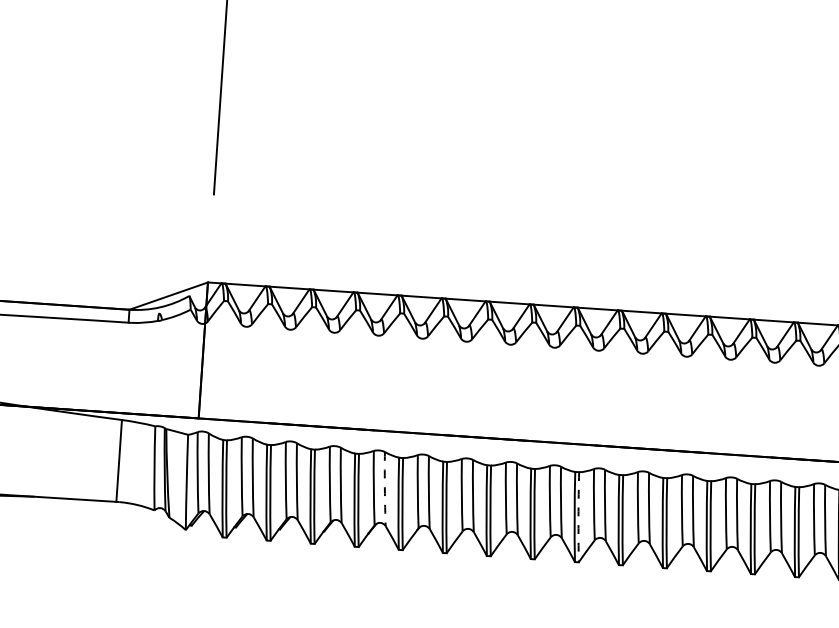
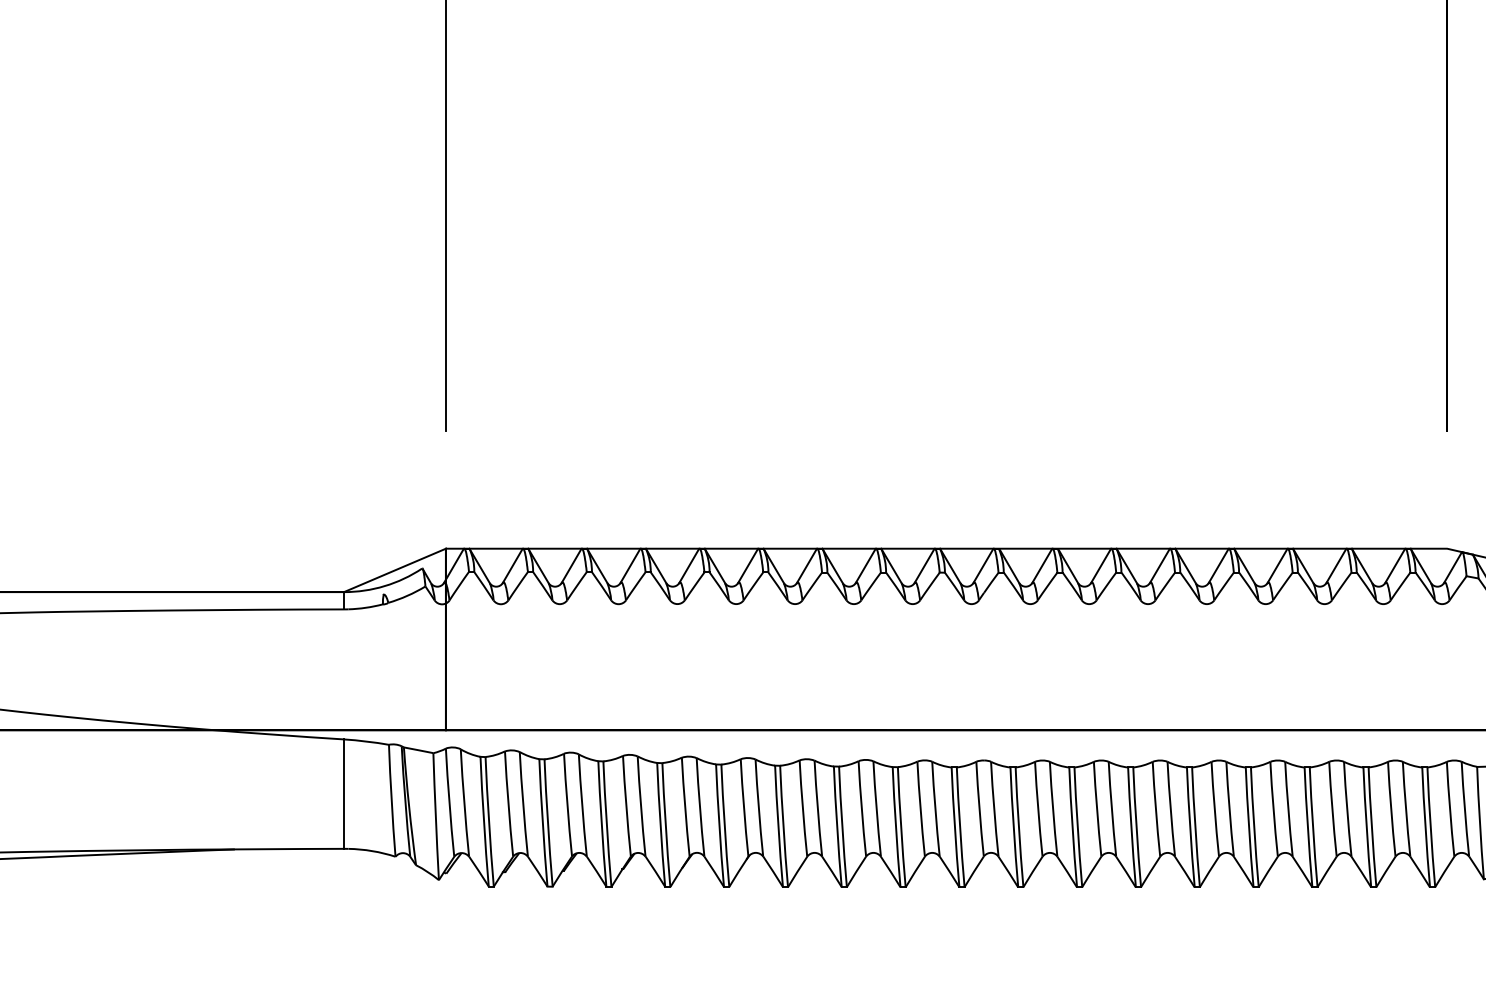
arc: (384, 489) -> (699, 807), dashed -> solid
arc: (578, 517) -> (960, 827), dashed -> solid

